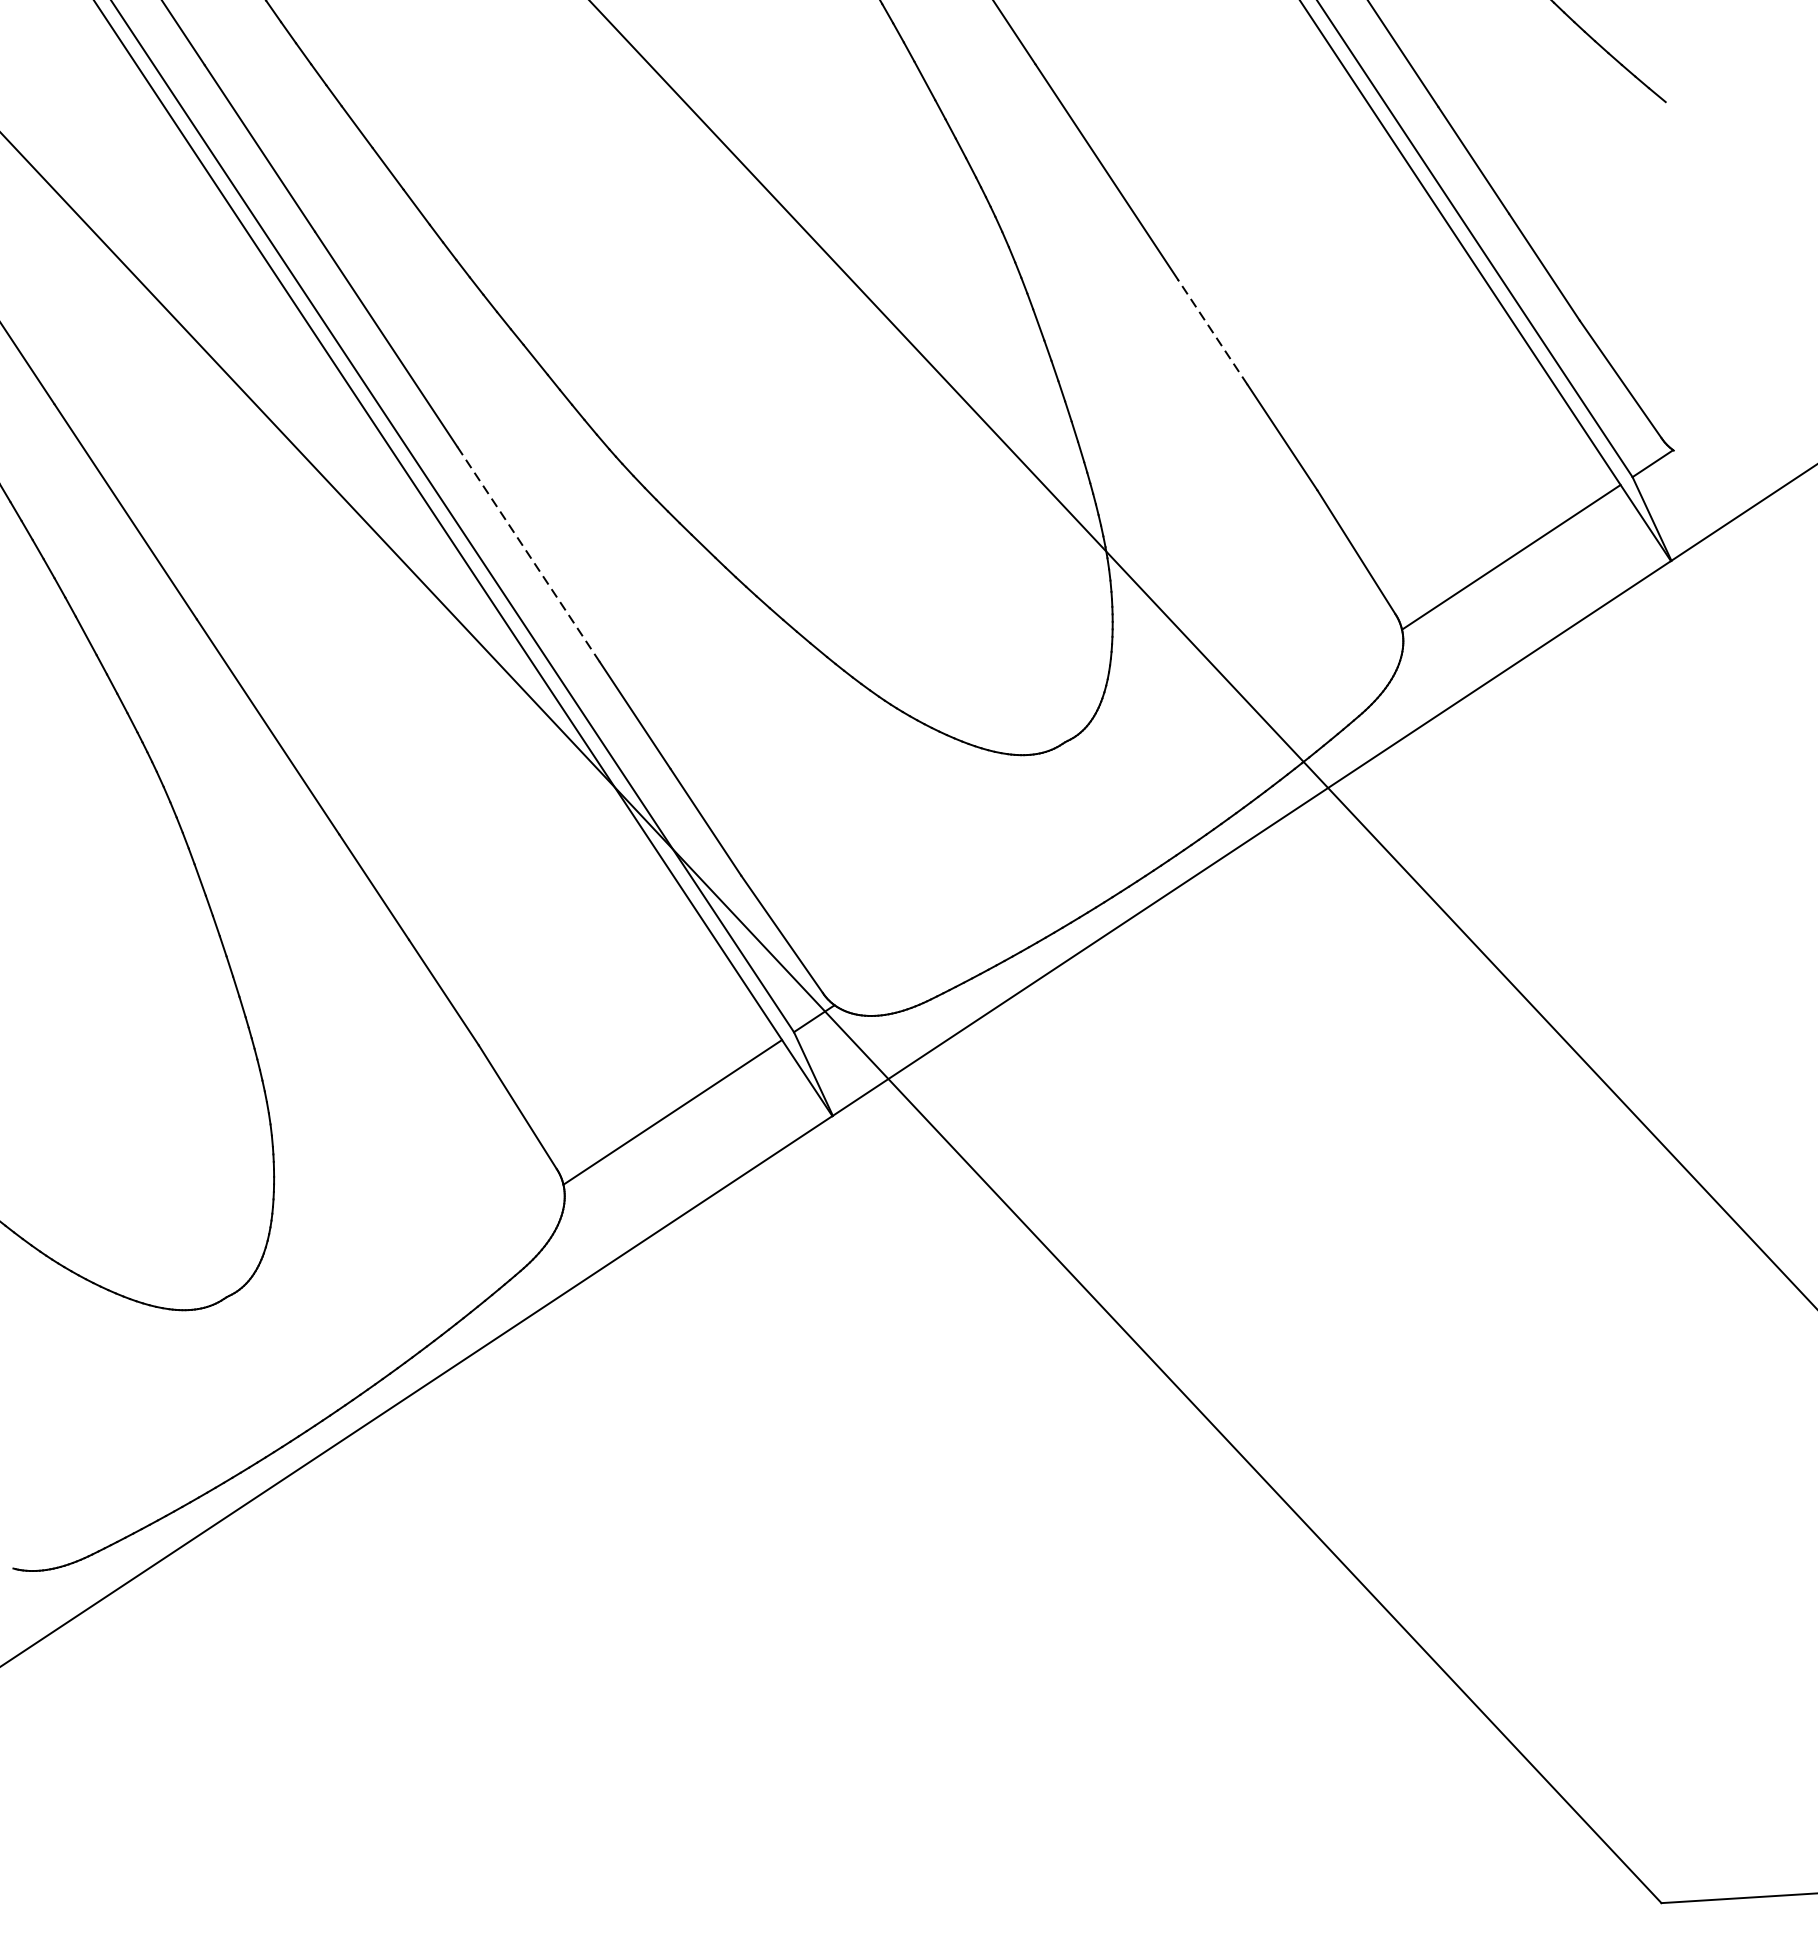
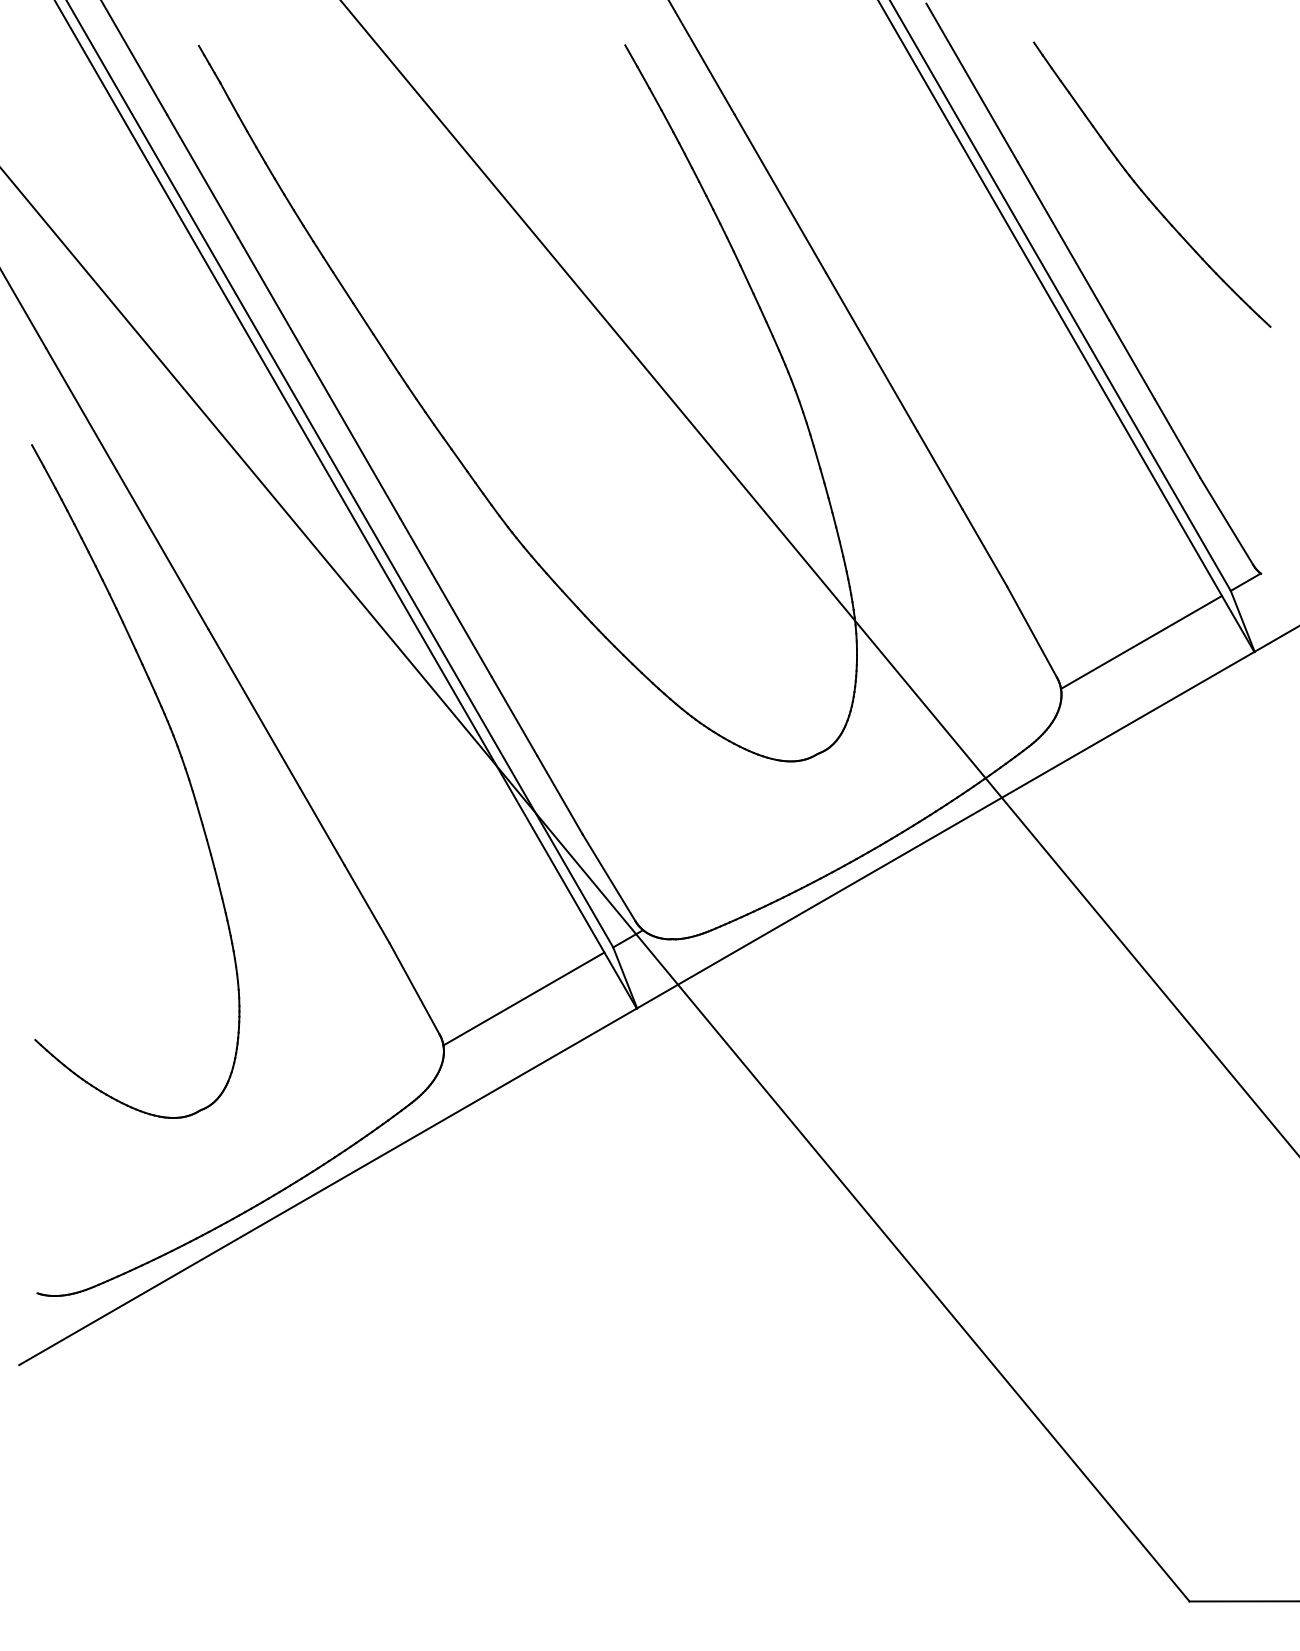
line: (1212, 332) -> (939, 470), dashed -> solid
line: (529, 555) -> (446, 598), dashed -> solid

